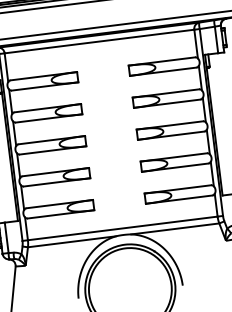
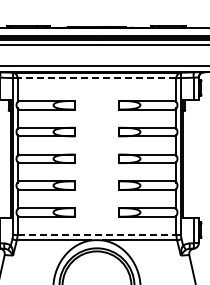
line: (98, 42) -> (96, 78), solid -> dashed
line: (123, 228) -> (97, 234), solid -> dashed

